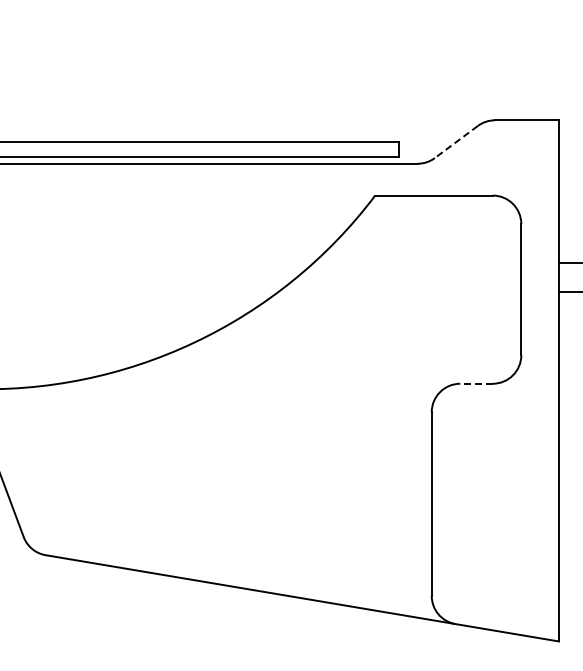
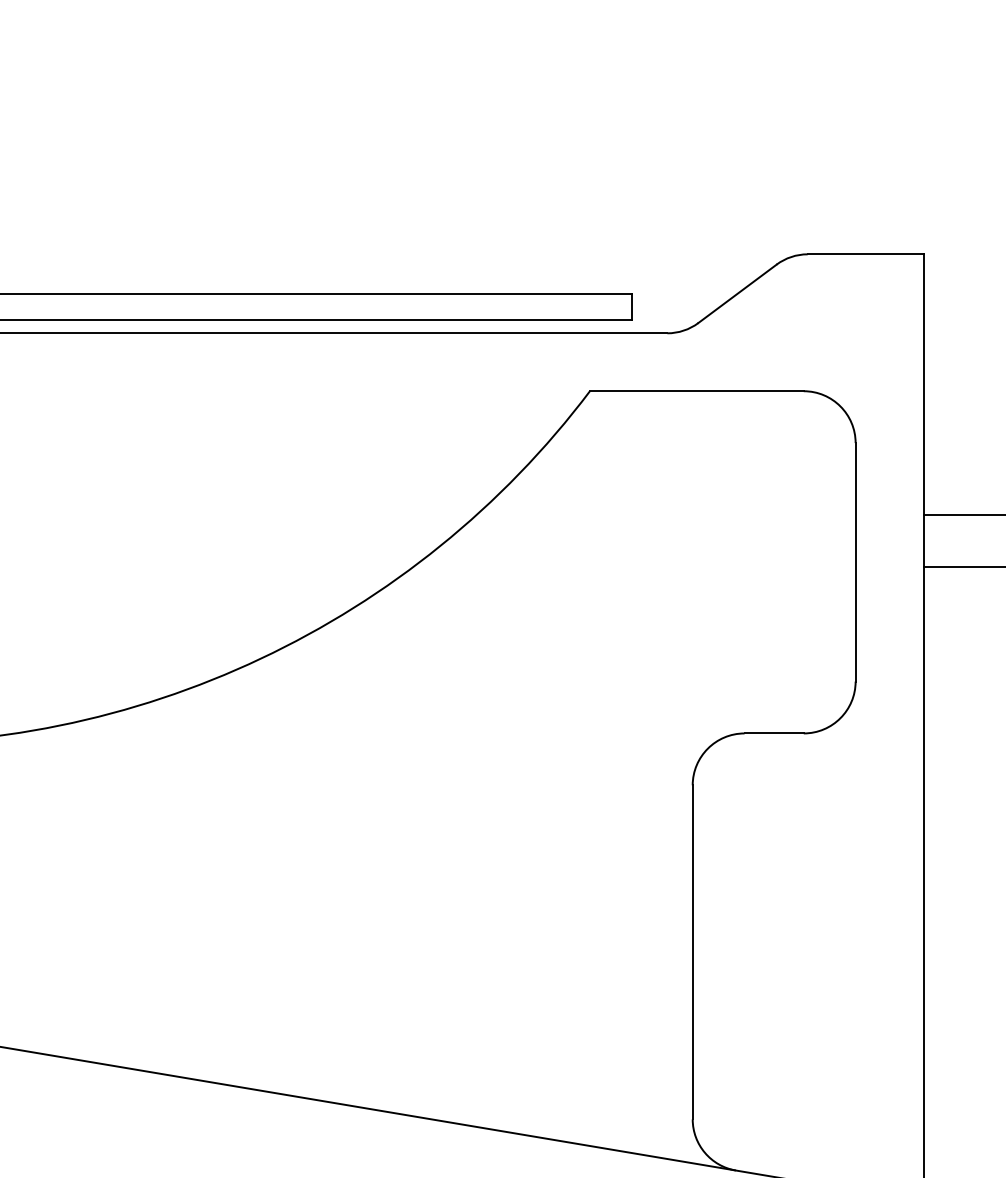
line: (456, 142) -> (737, 294), dashed -> solid
line: (476, 383) -> (774, 732), dashed -> solid

